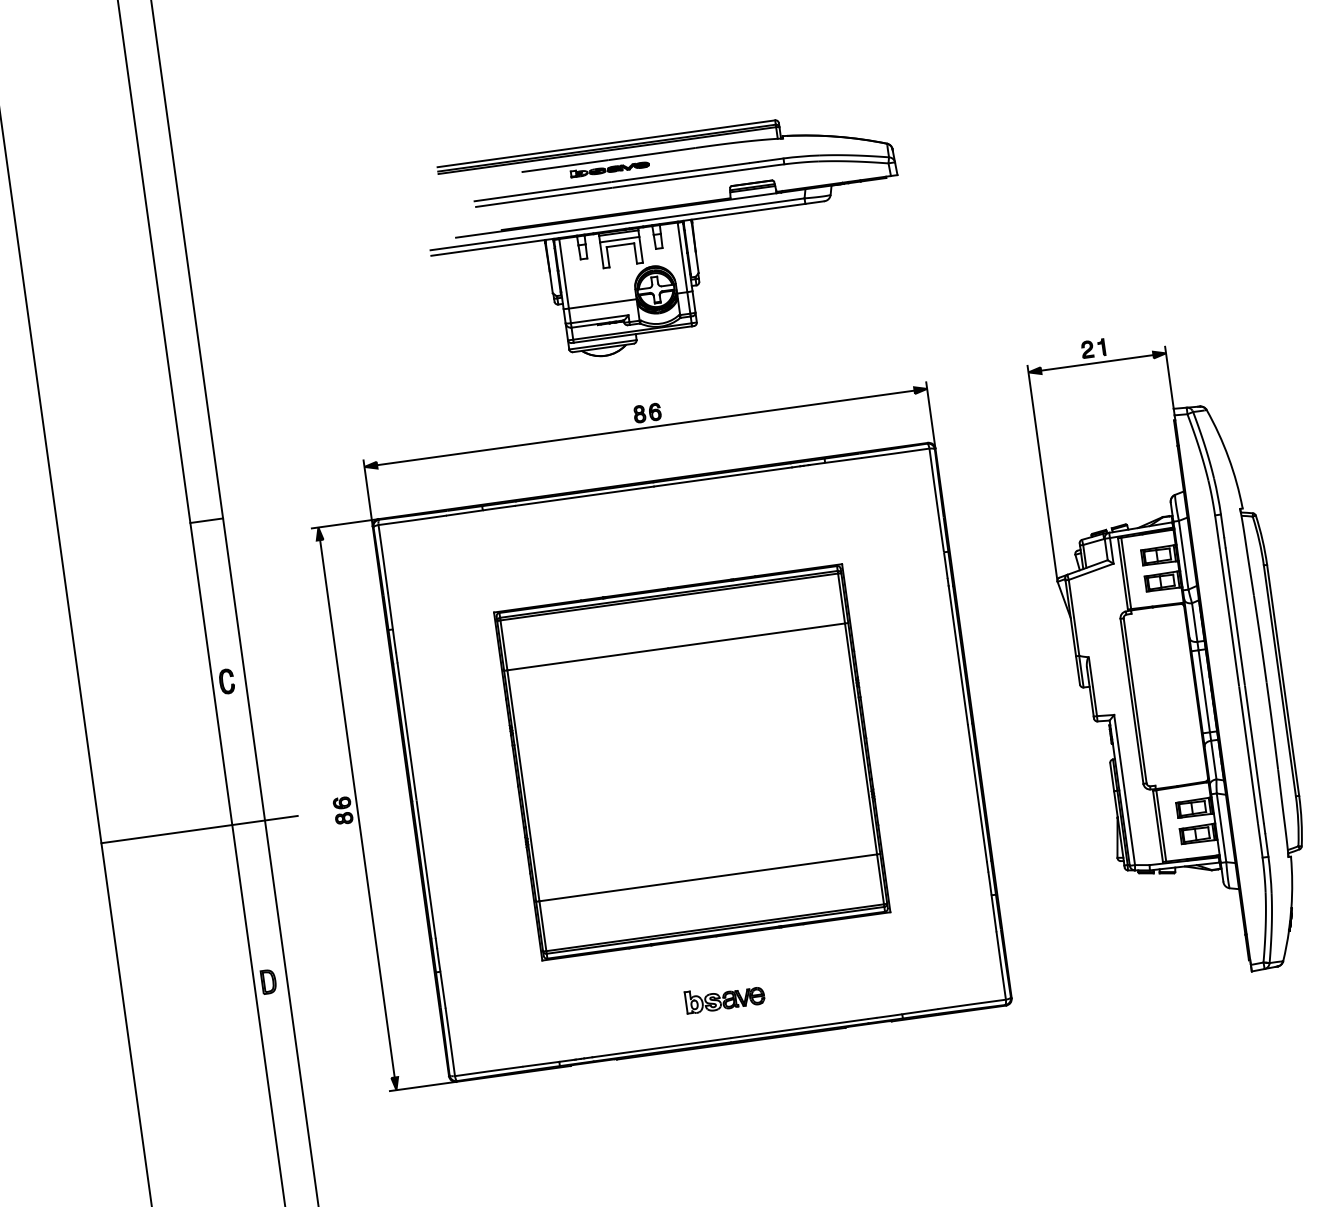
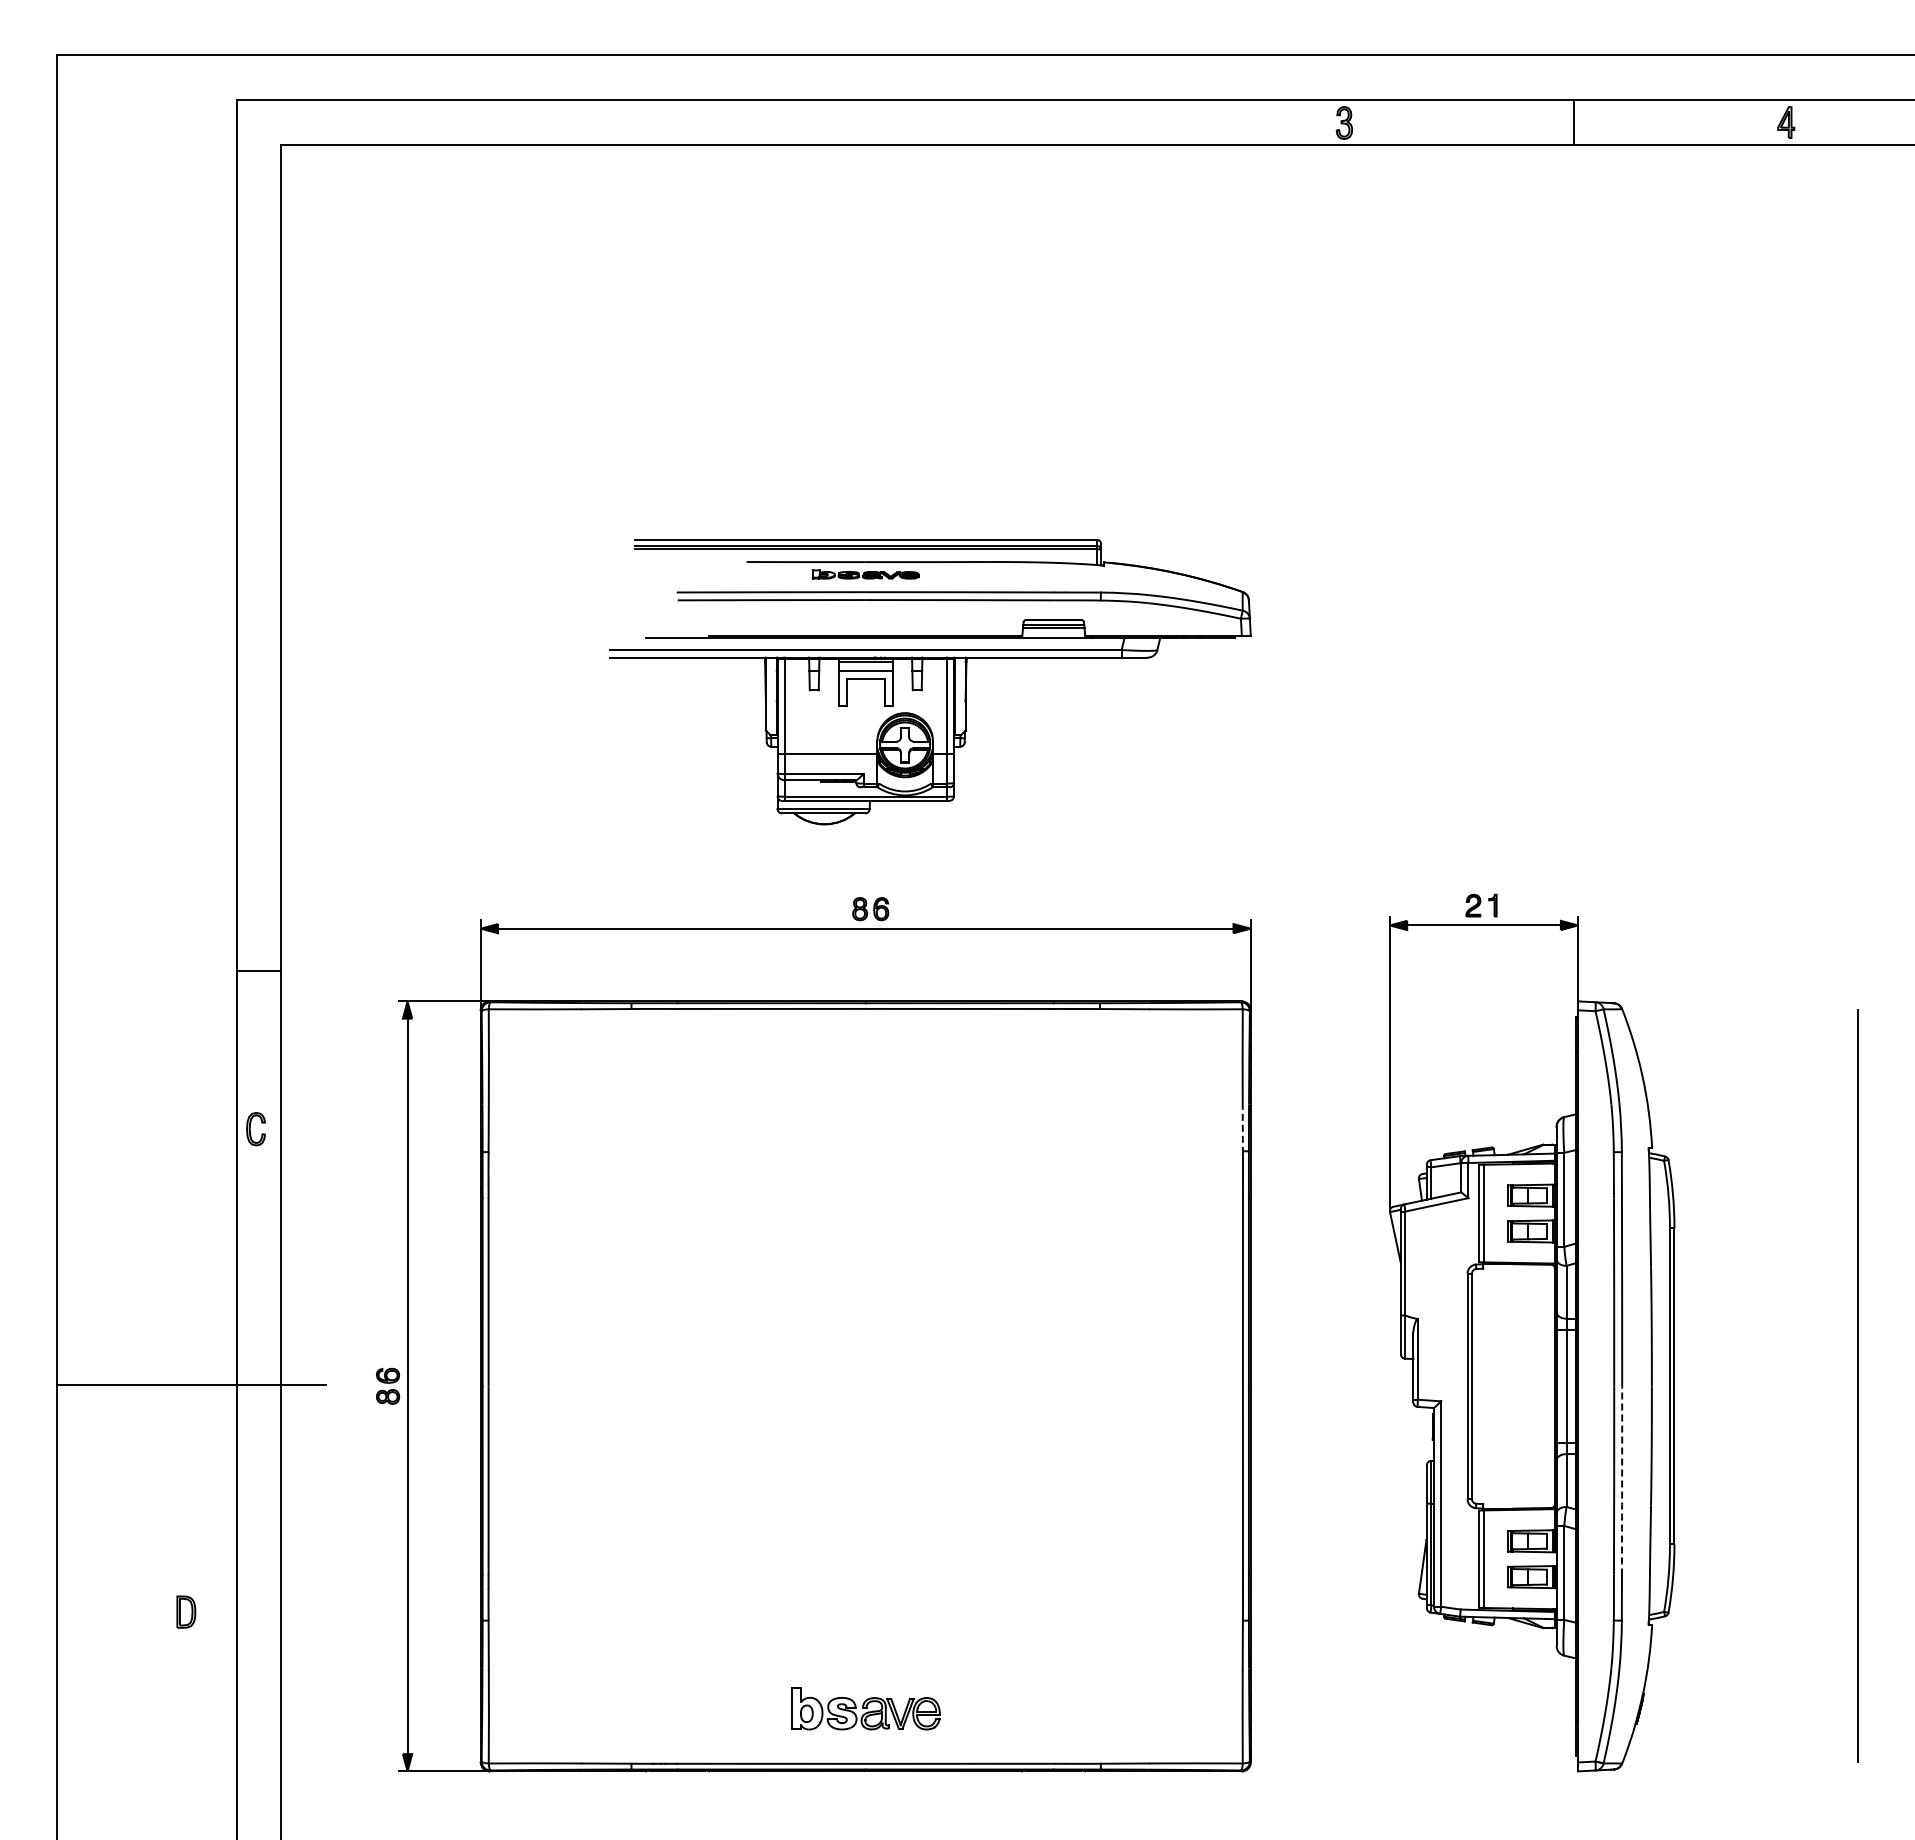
arc: (941, 535) -> (1242, 1127), solid -> dashed
part: (226, 681) -> (255, 1129), moved
arc: (1254, 754) -> (1622, 1480), solid -> dashed
part: (692, 762) -> (865, 1386), removed
part: (268, 981) -> (186, 1611), moved
part: (724, 997) -> (865, 1708), size x1.4

